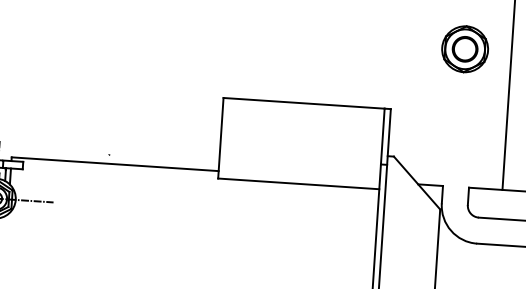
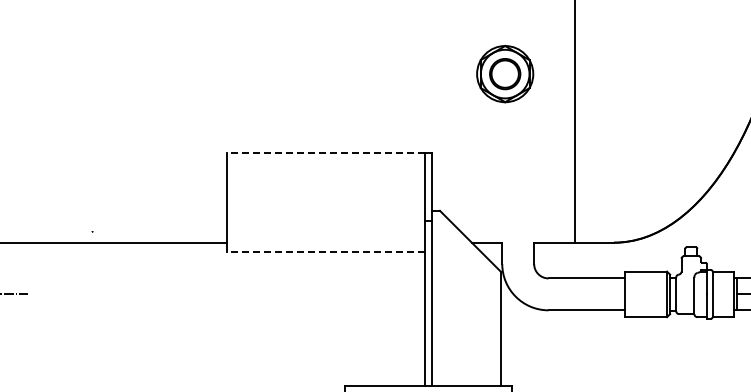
part: (465, 49) -> (505, 74), moved
line: (304, 103) -> (326, 153), solid -> dashed
line: (299, 183) -> (326, 251), solid -> dashed

